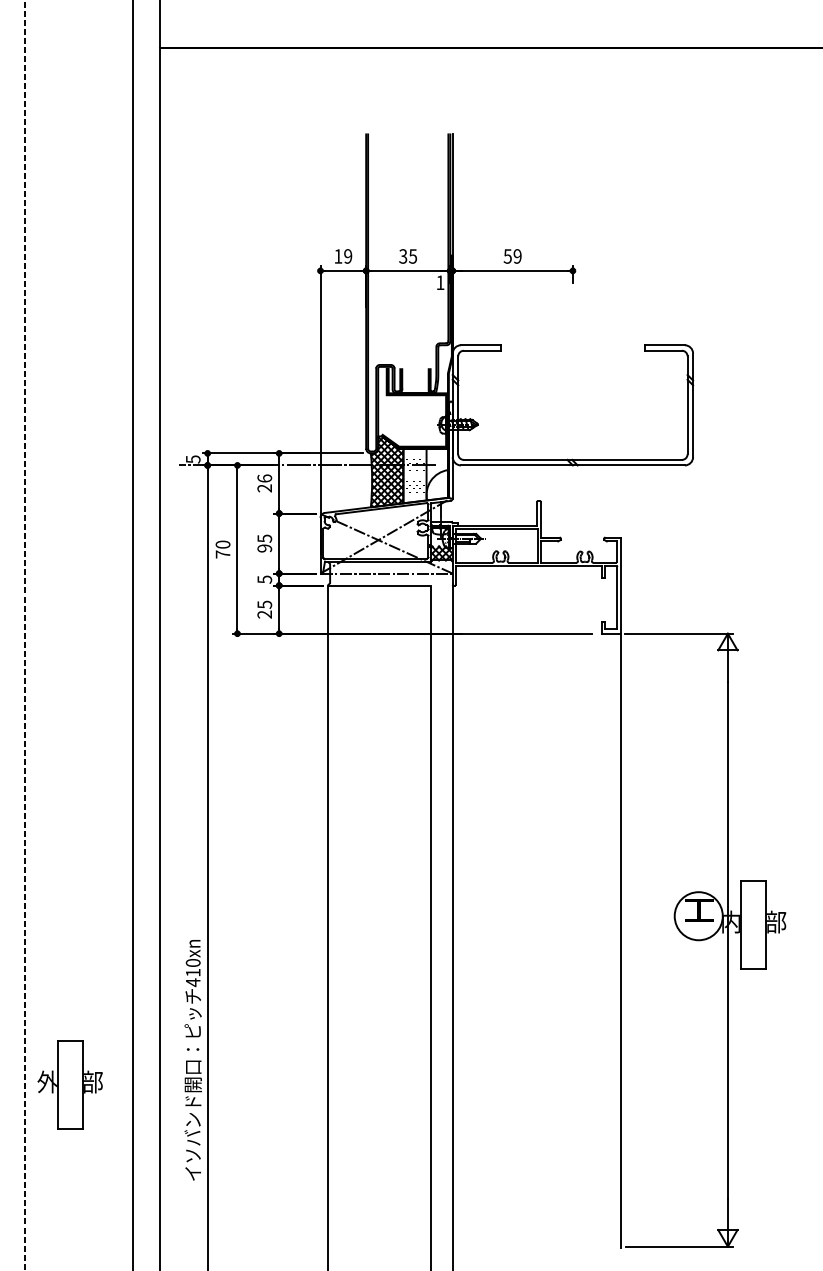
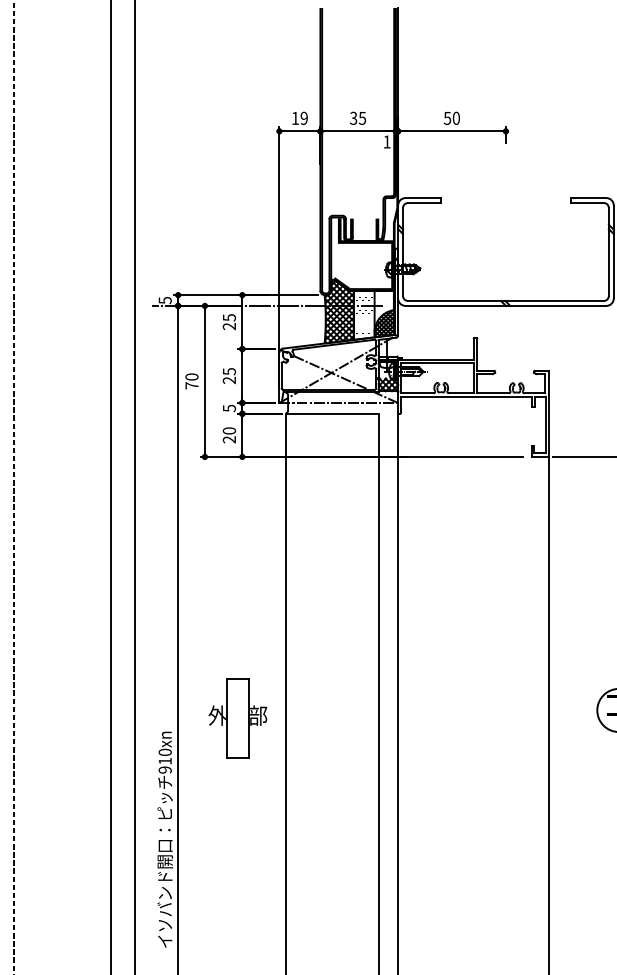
text: (517, 256) -> (456, 118), 59 -> 50
text: (264, 478) -> (229, 317), 26 -> 25
hatch: (437, 485) -> (384, 323), added
text: (264, 548) -> (229, 380), 95 -> 25
text: (264, 604) -> (229, 430), 25 -> 20
text: (192, 982) -> (164, 769), 410xn -> 910xn
part: (69, 1084) -> (237, 717), moved

